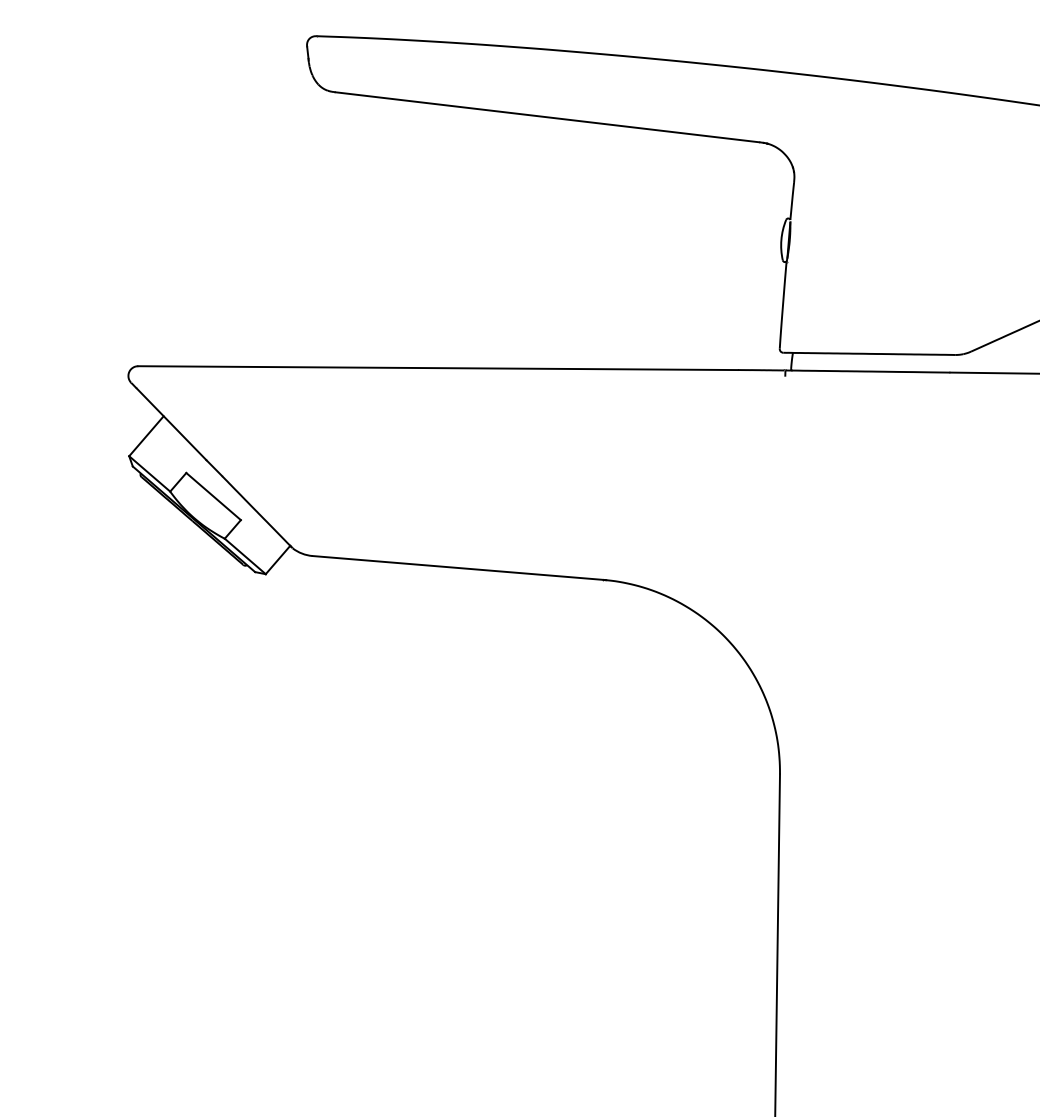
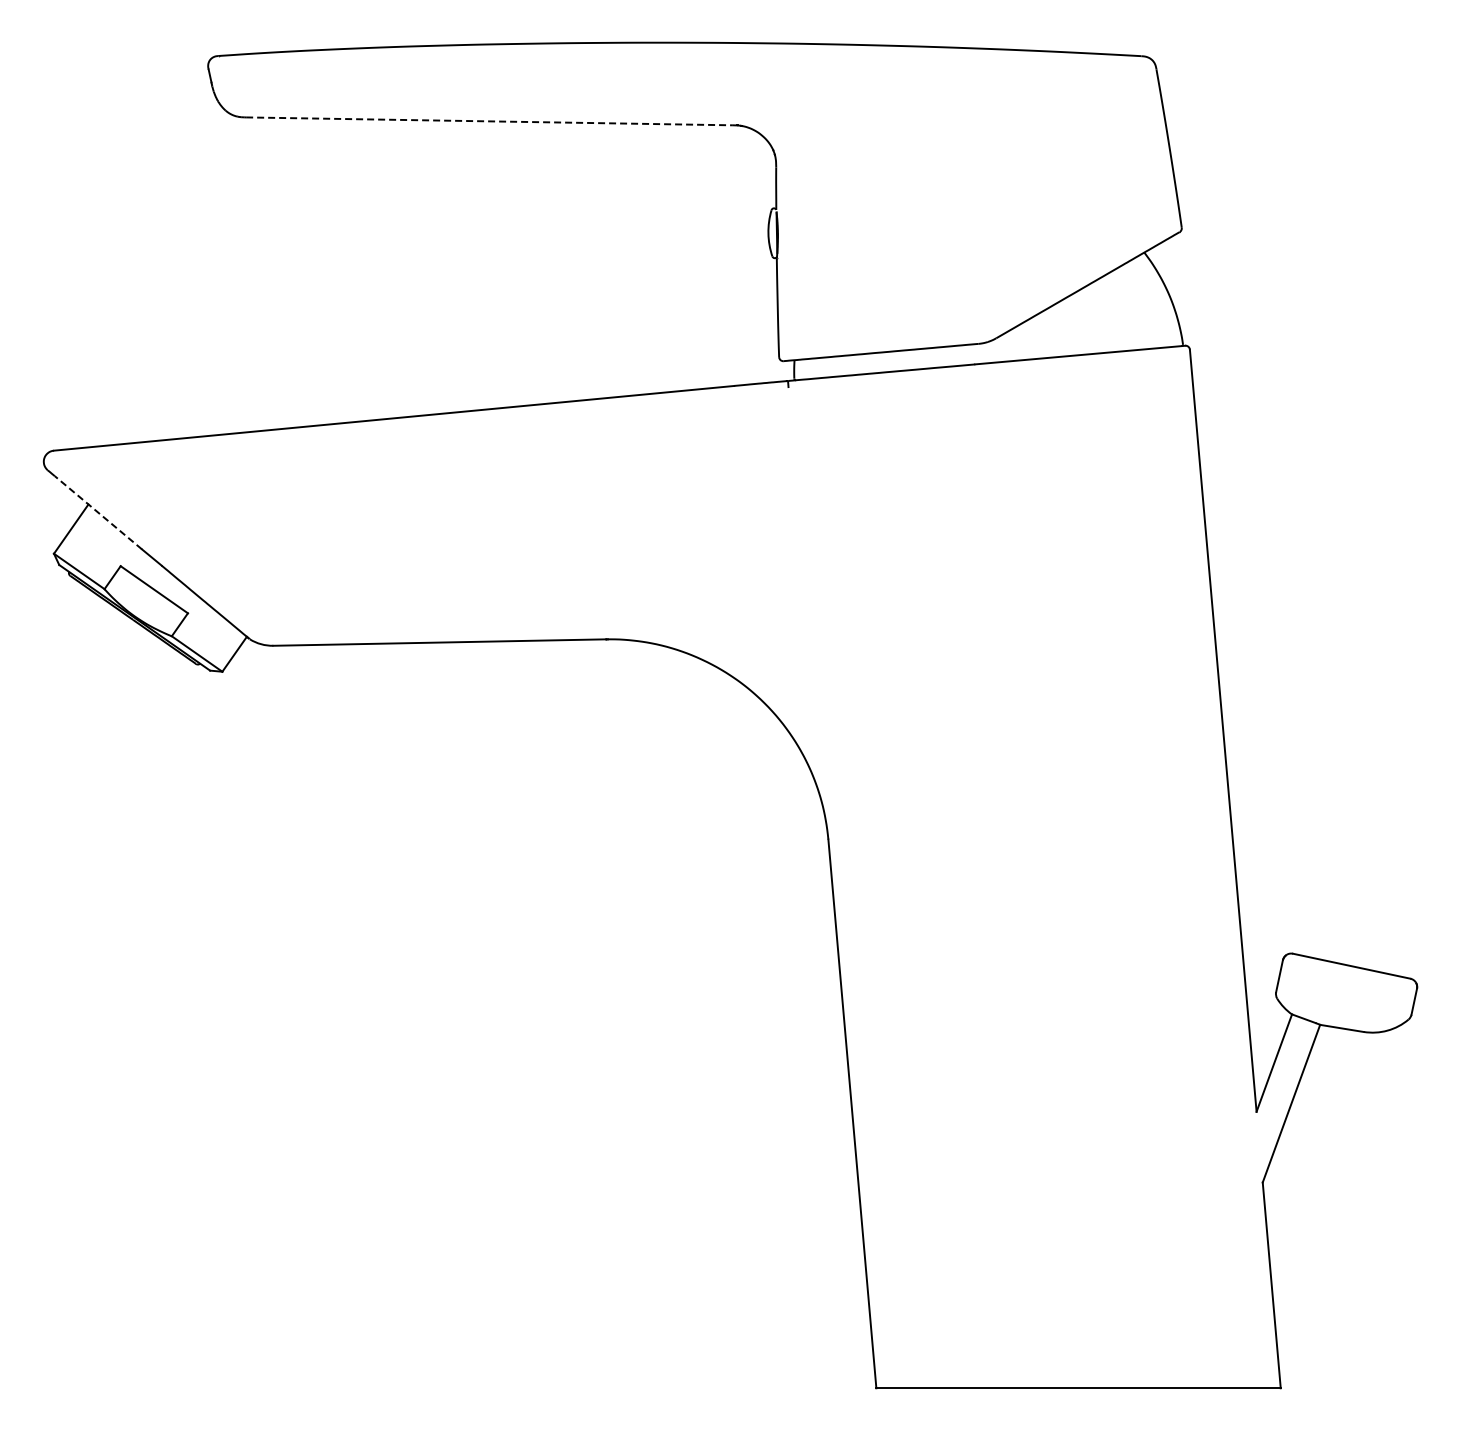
line: (547, 117) -> (489, 121), solid -> dashed
line: (171, 424) -> (98, 512), solid -> dashed

